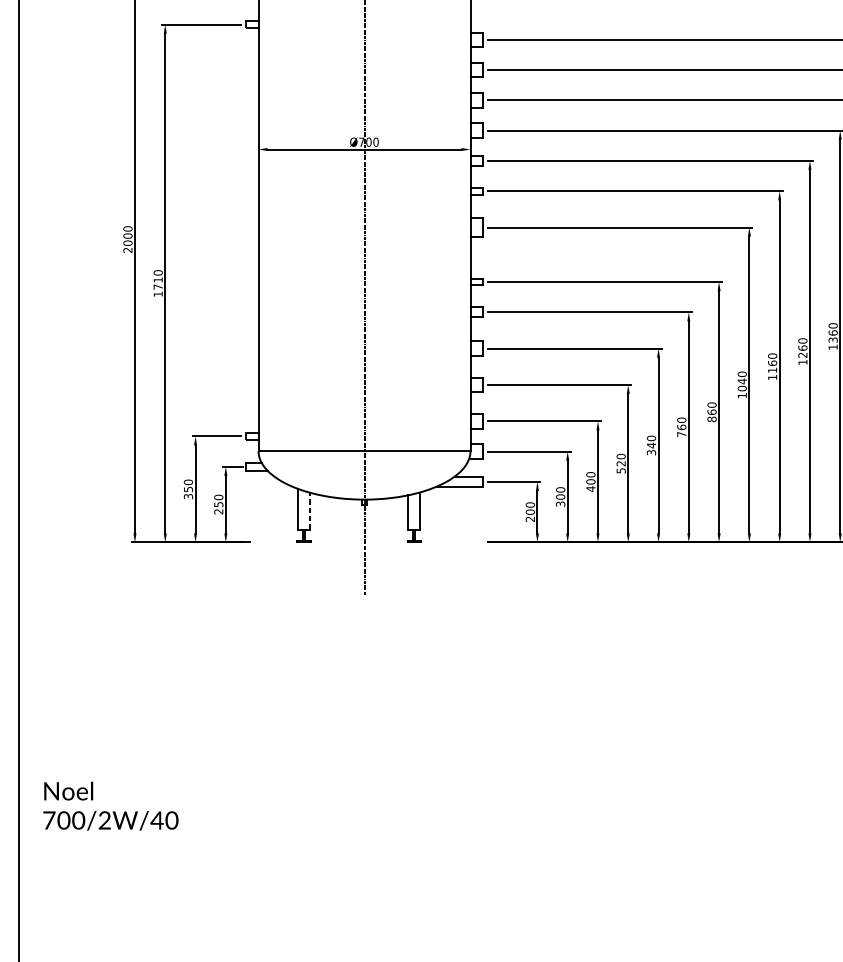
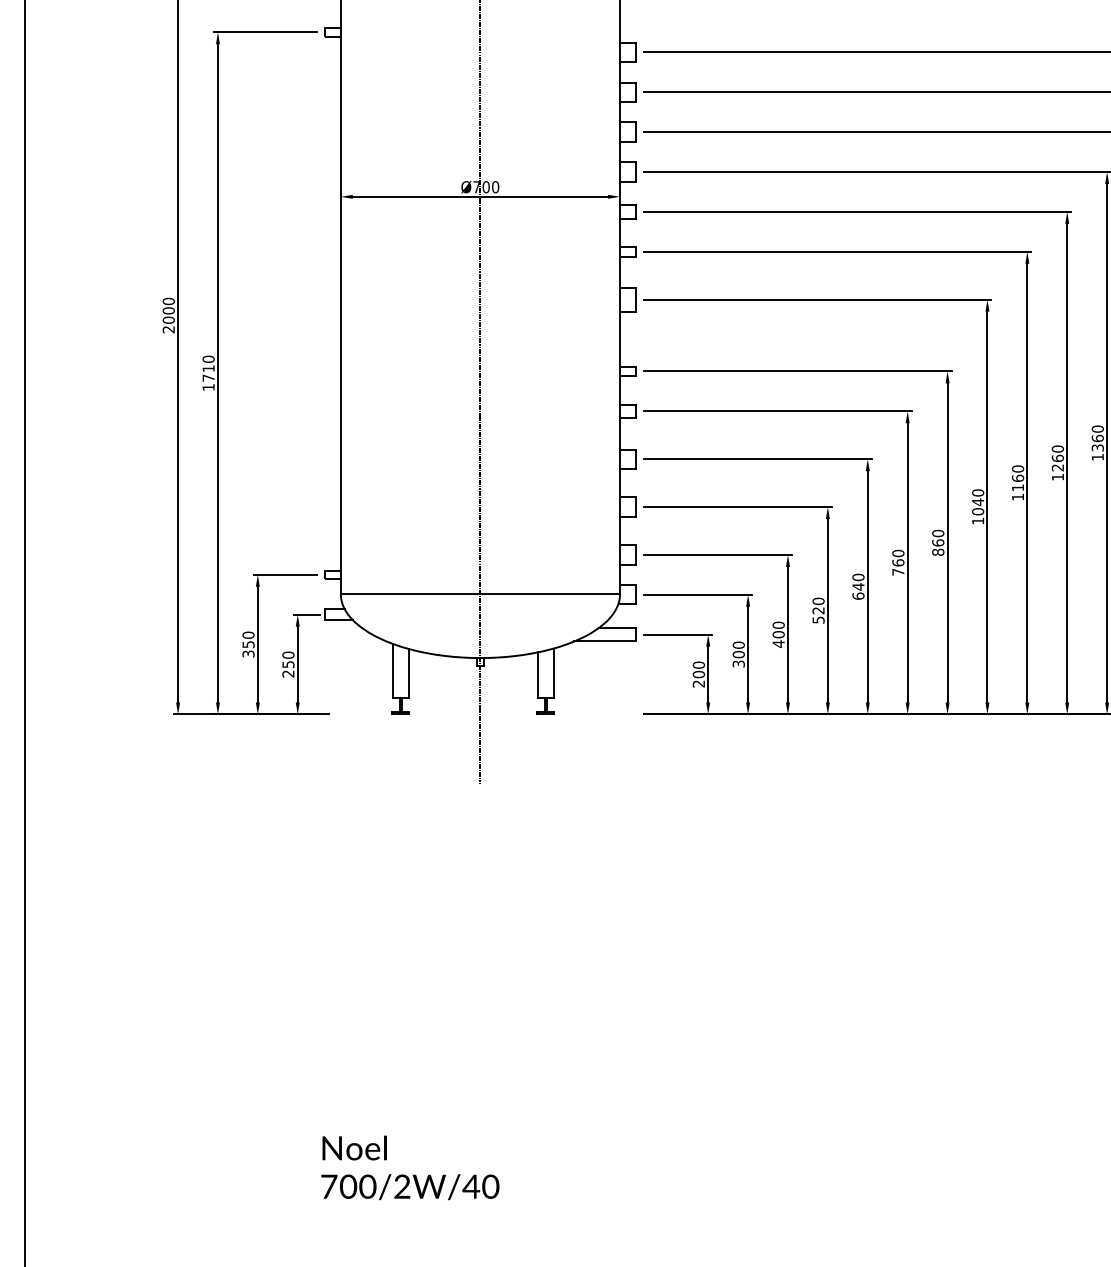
text: (651, 452) -> (858, 595), 340 -> 640
line: (309, 510) -> (408, 672), dashed -> solid
text: (111, 805) -> (410, 1167), moved

